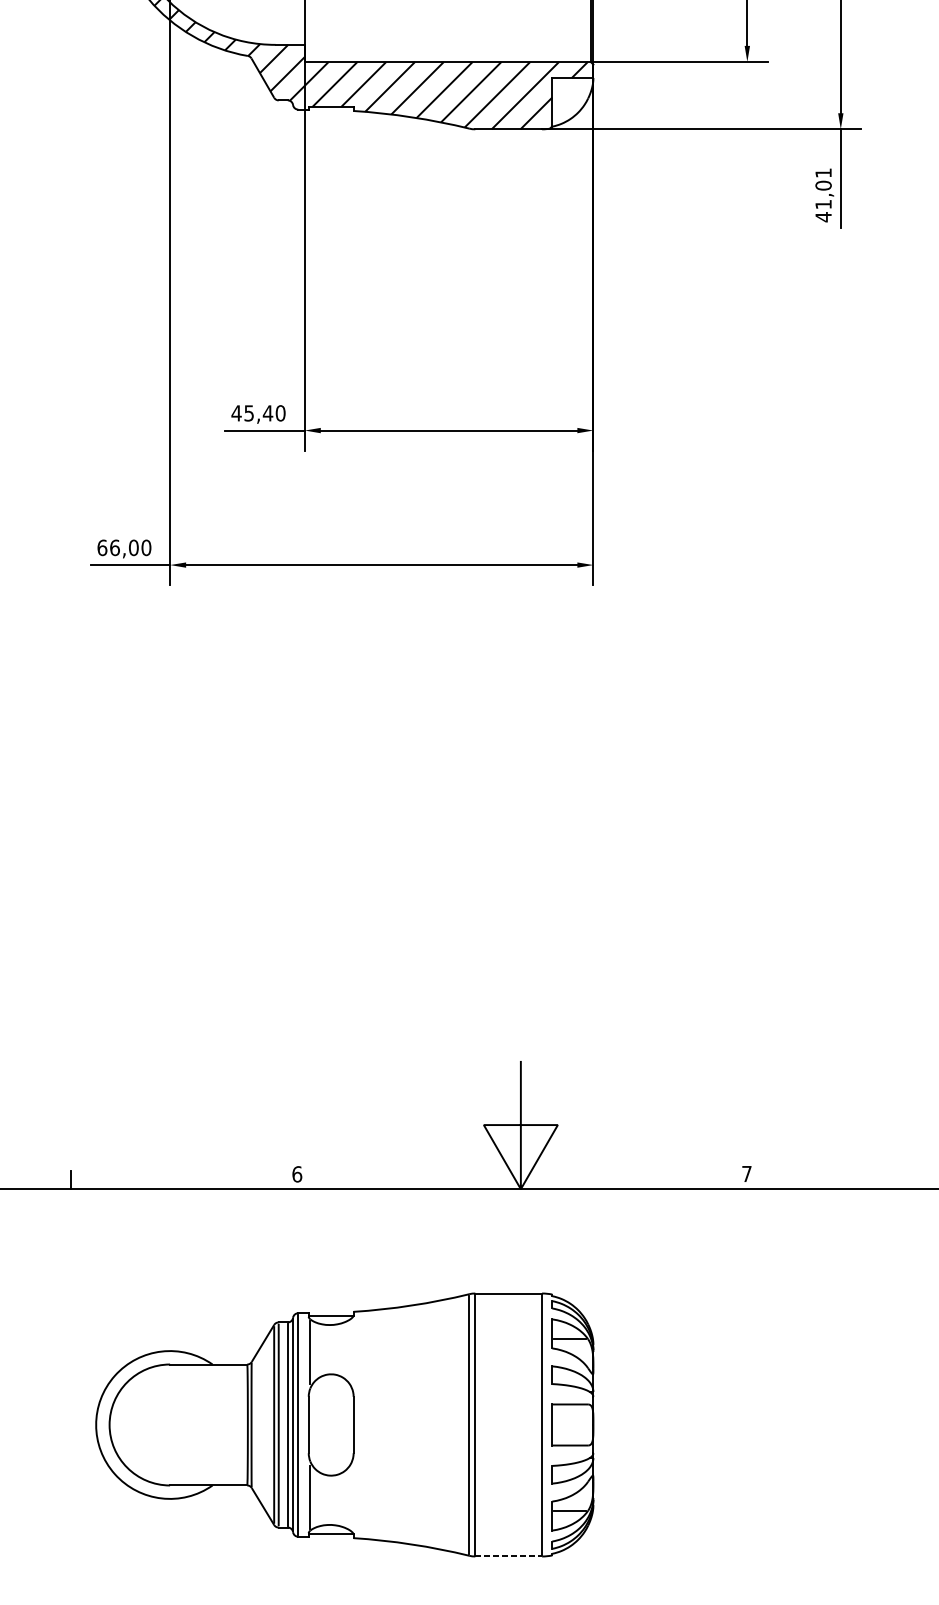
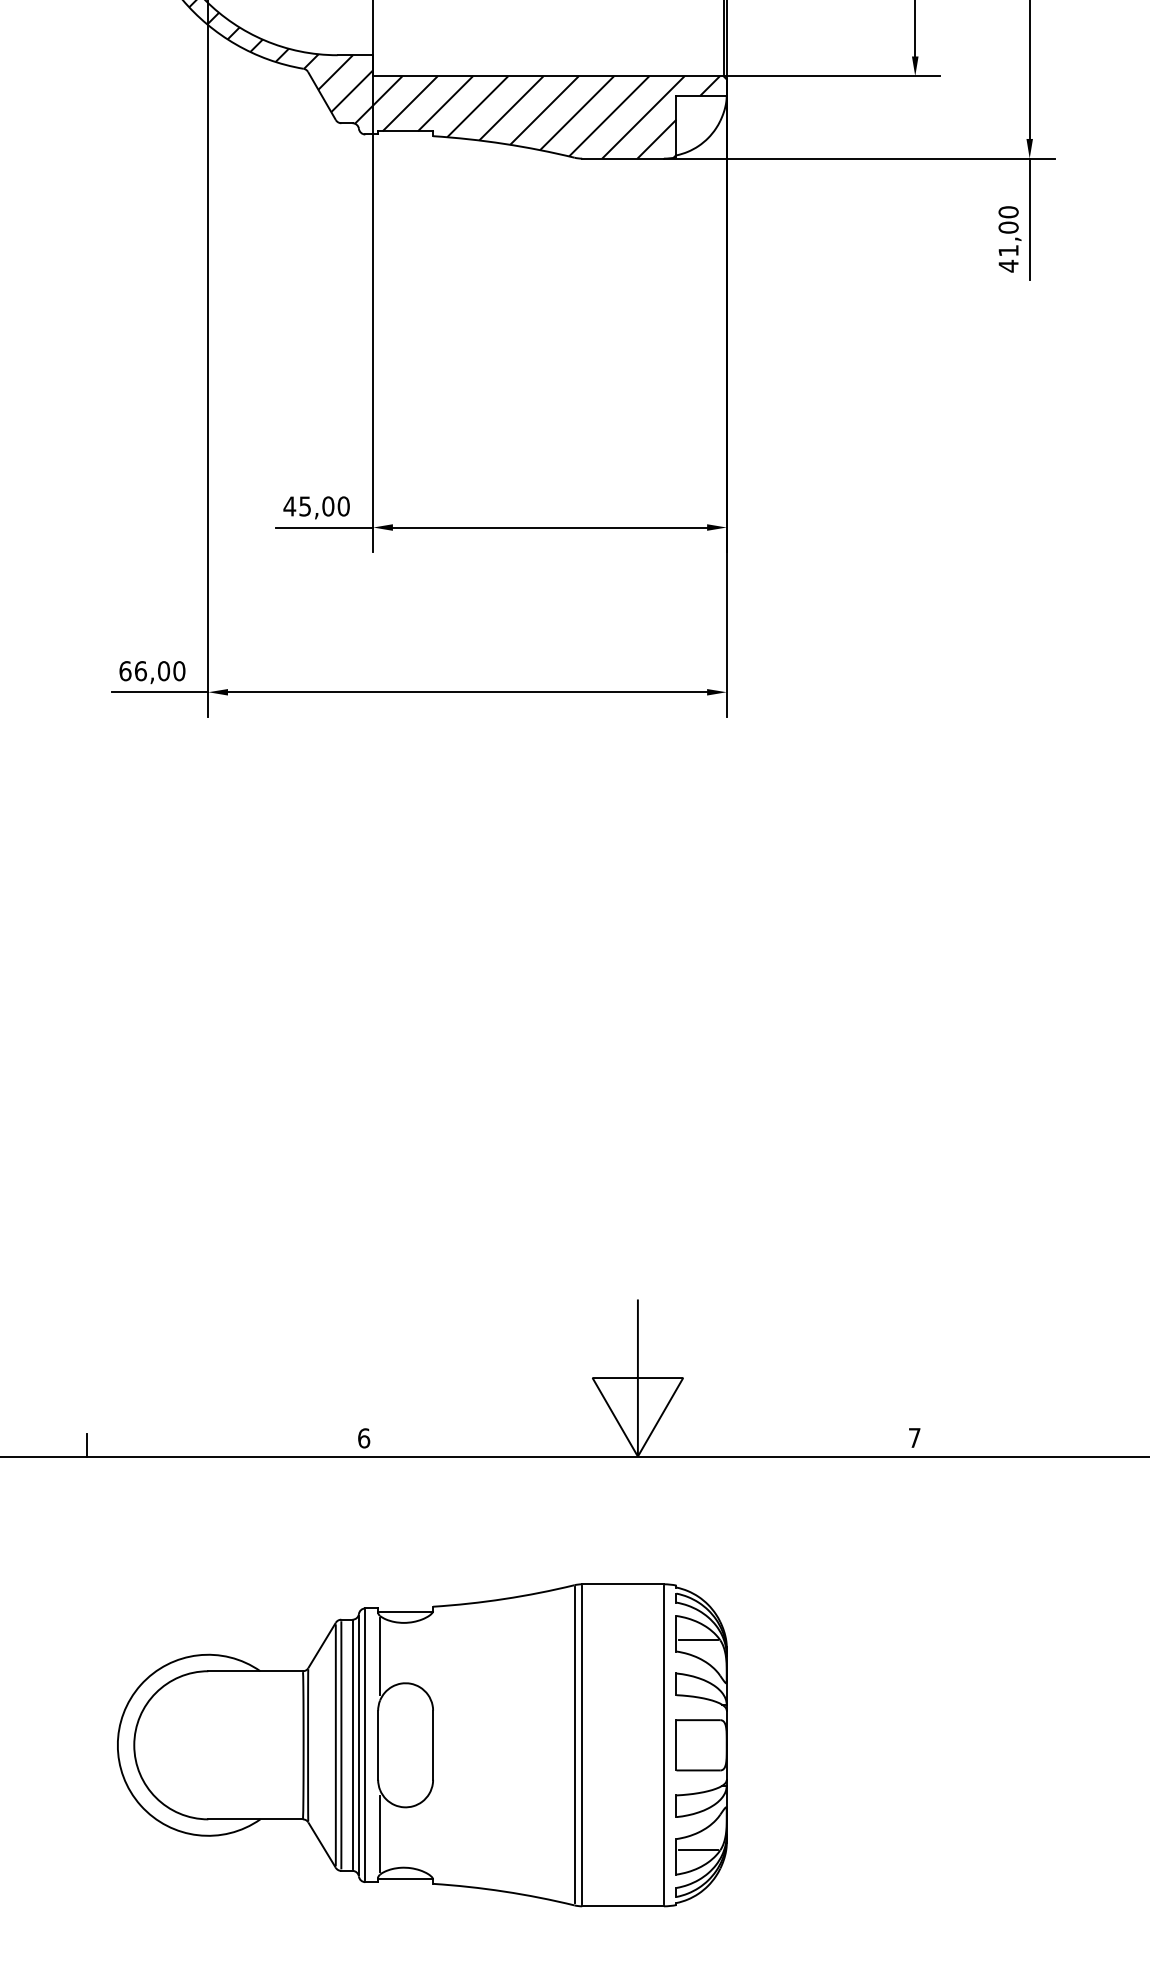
text: (823, 173) -> (1008, 212), 41,01 -> 41,00
text: (267, 413) -> (327, 506), 45,40 -> 45,00
line: (509, 1556) -> (623, 1906), dashed -> solid

